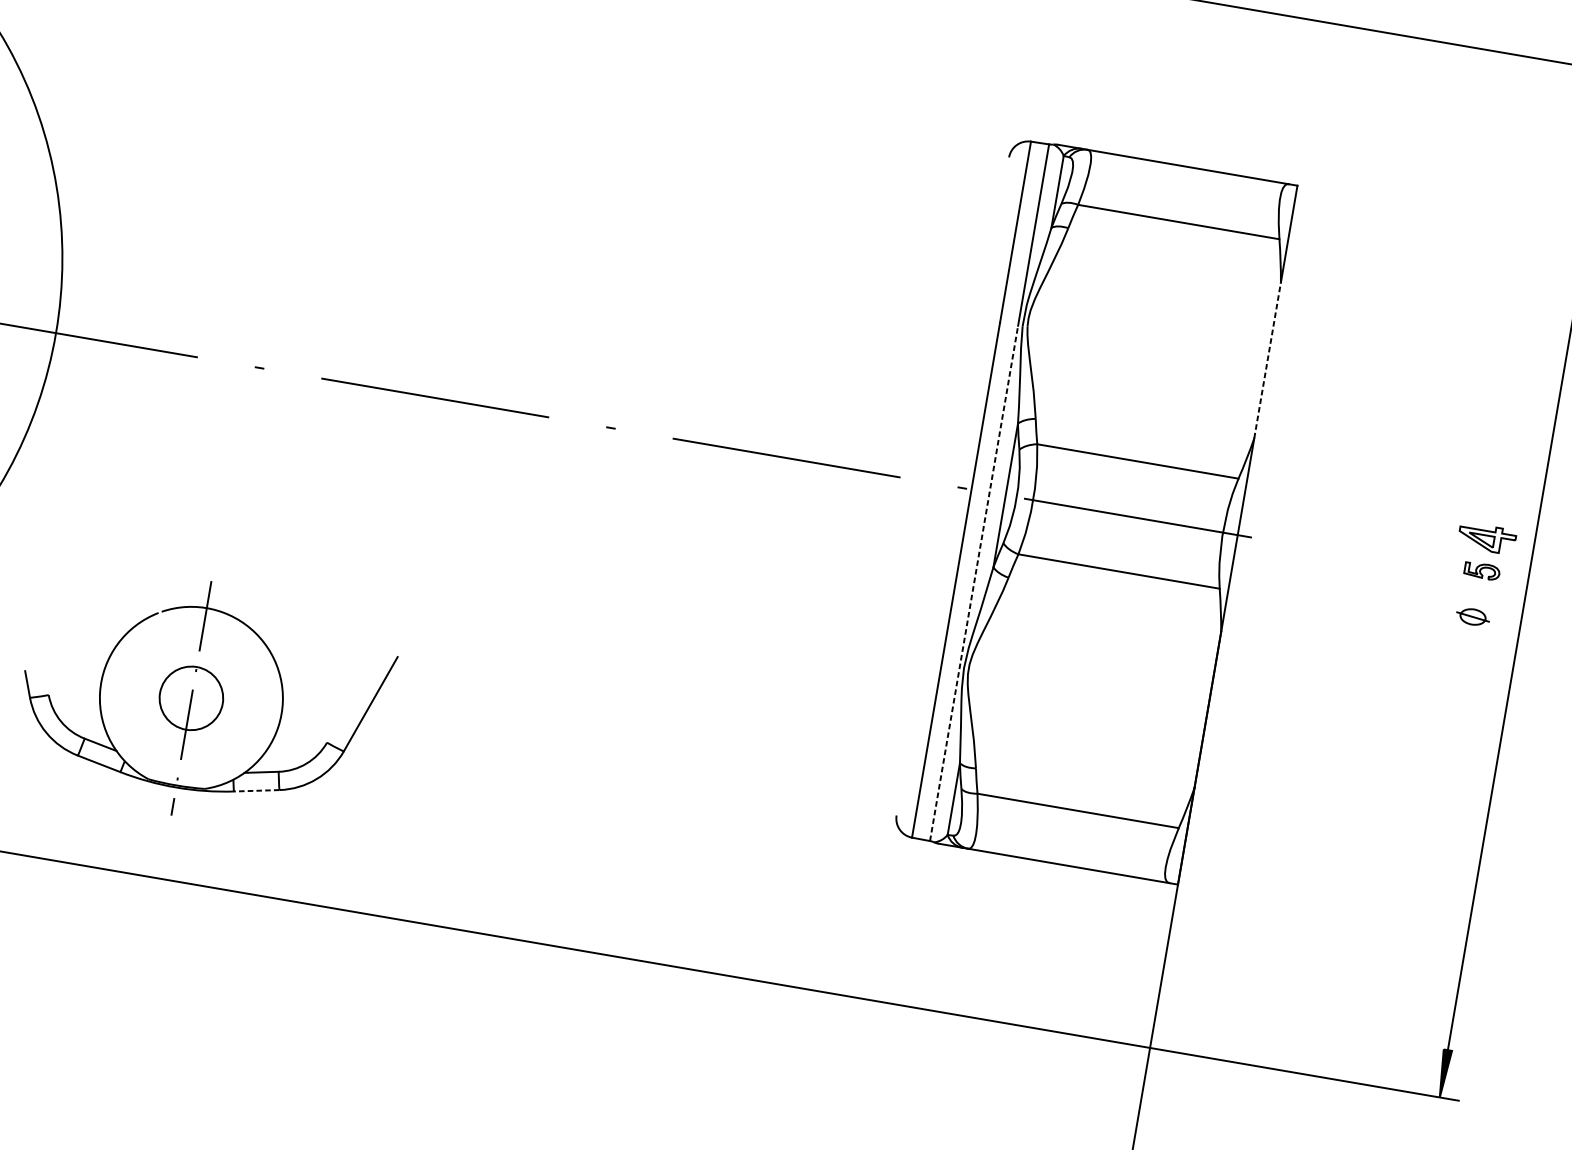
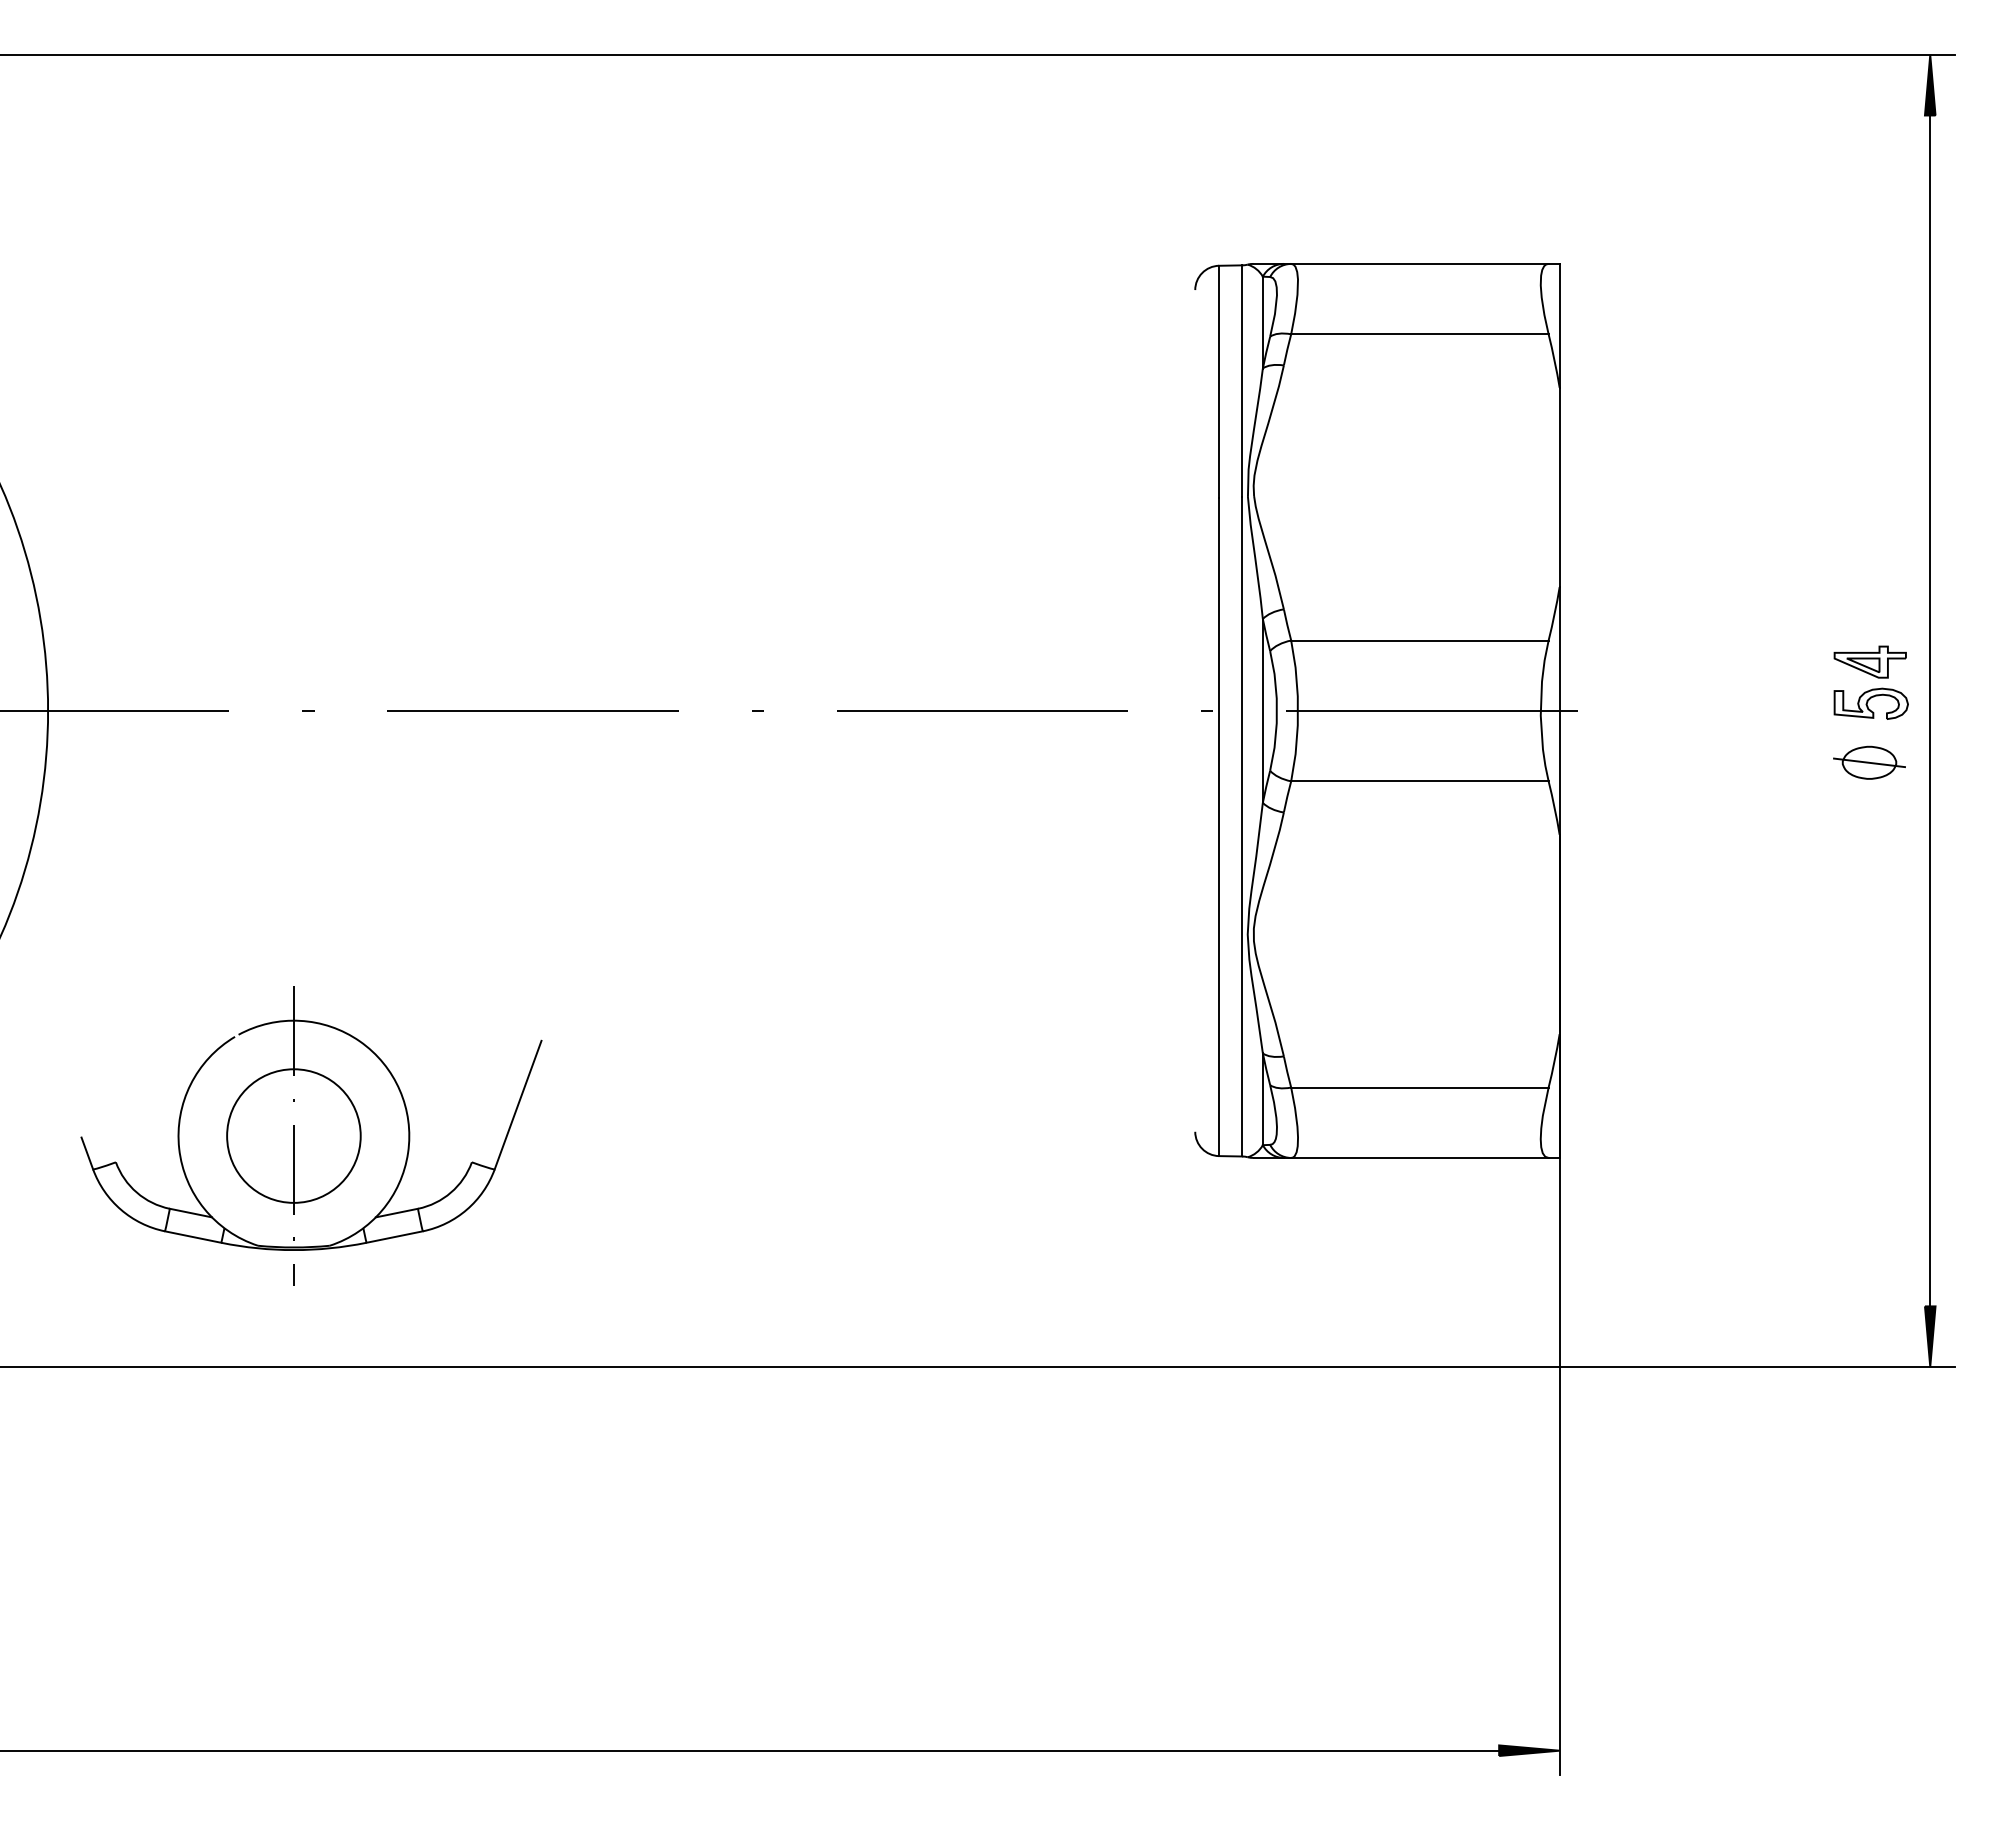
line: (1267, 360) -> (1559, 487), dashed -> solid
part: (1481, 570) -> (1870, 703), size x1.67
line: (974, 583) -> (1242, 826), dashed -> solid
part: (1473, 616) -> (1869, 762), size x1.67
circle: (191, 697) -> (293, 1135), size x1.67
line: (256, 791) -> (394, 1237), dashed -> solid

